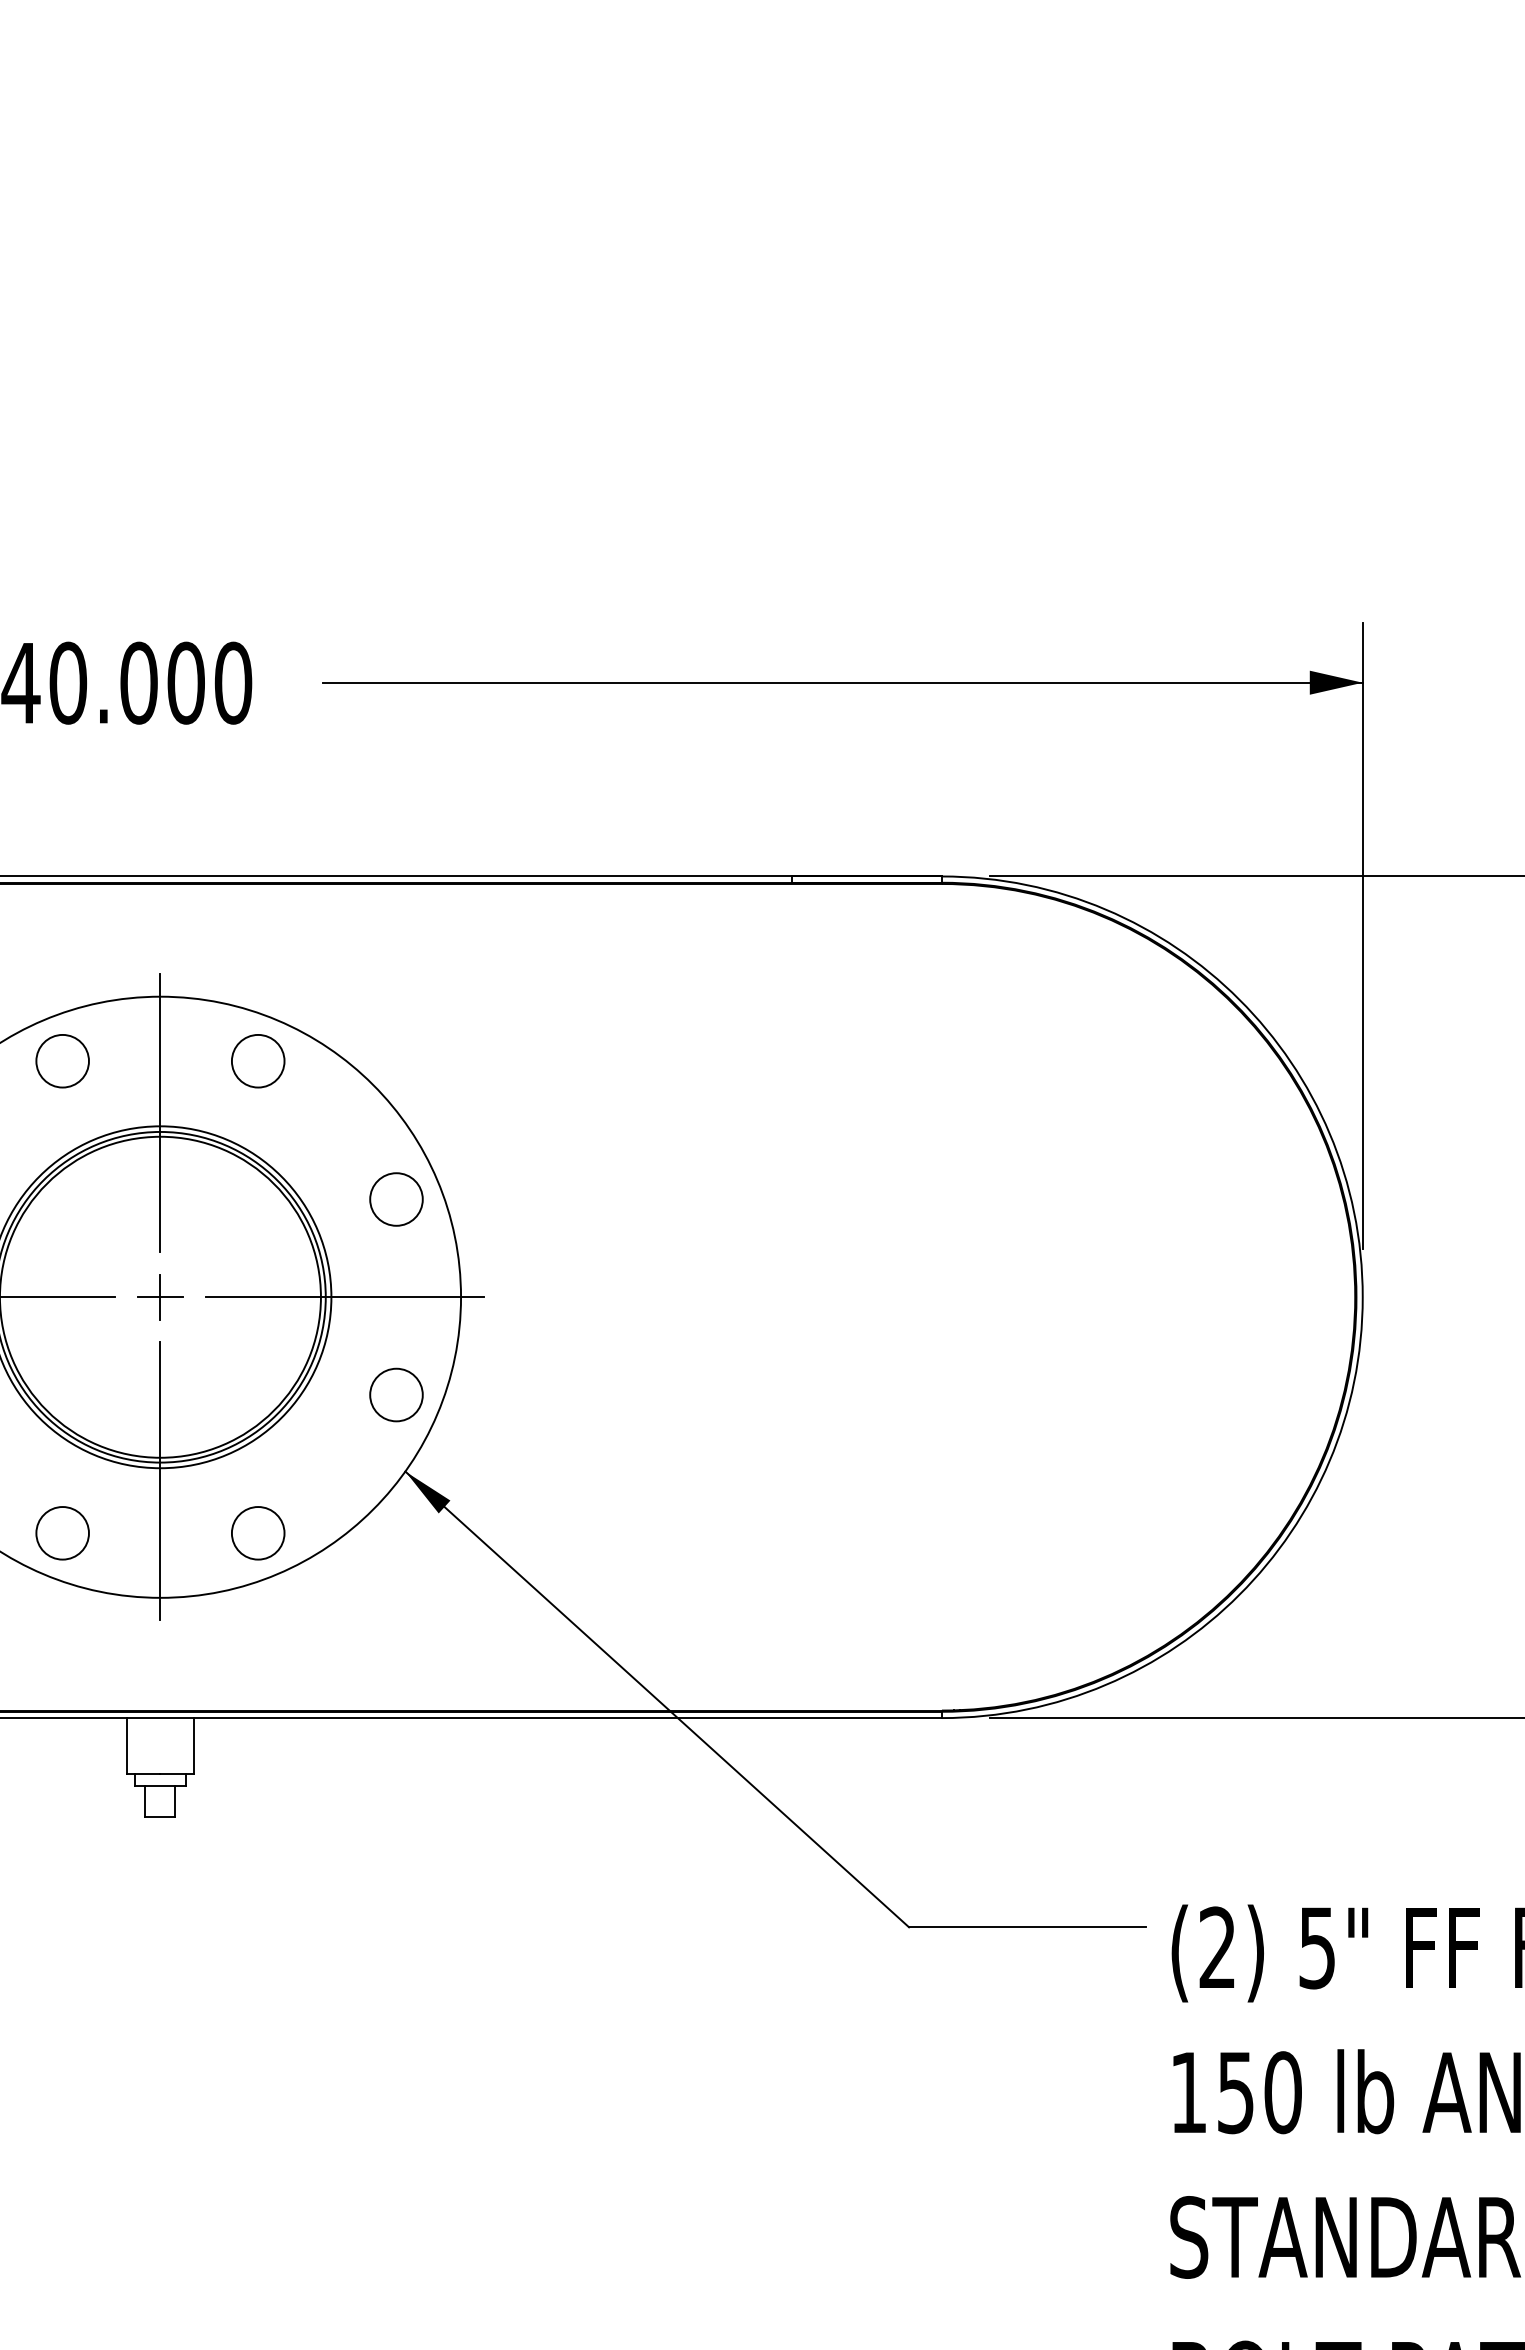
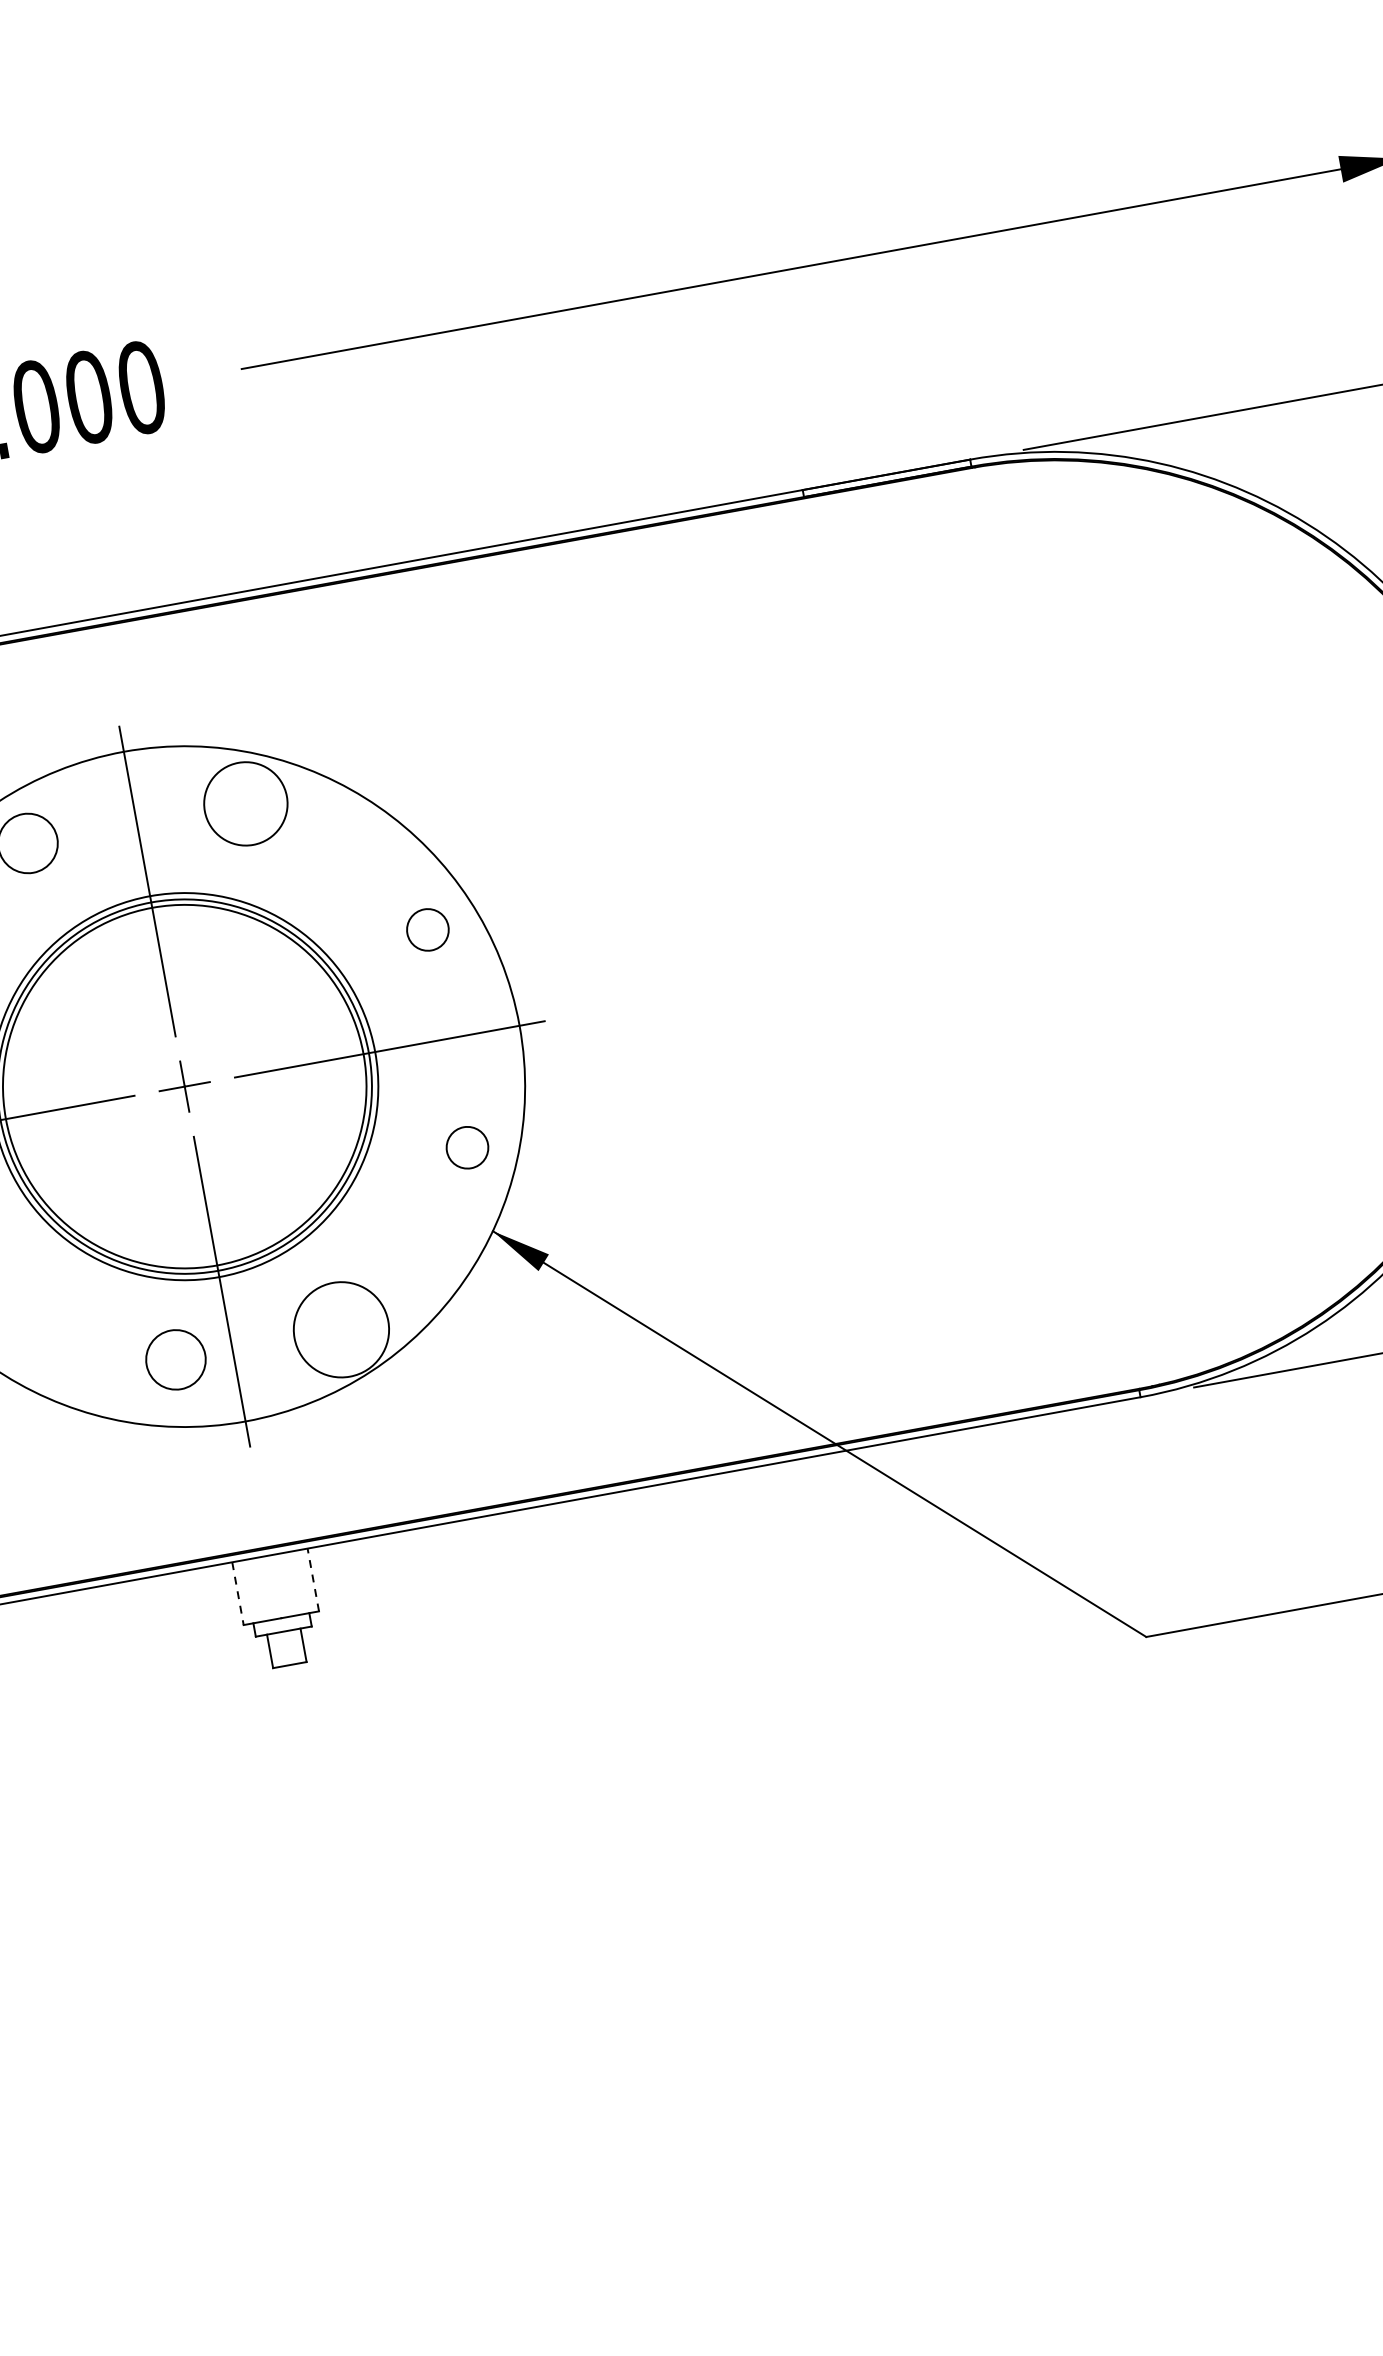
circle: (257, 1060) -> (244, 803), size x1.4
circle: (396, 1199) -> (427, 929), size x0.7
circle: (396, 1394) -> (467, 1147), size x0.7
circle: (62, 1533) -> (175, 1360), moved
circle: (257, 1533) -> (340, 1330), size x1.6
line: (194, 1745) -> (313, 1579), solid -> dashed
line: (126, 1746) -> (237, 1593), solid -> dashed

